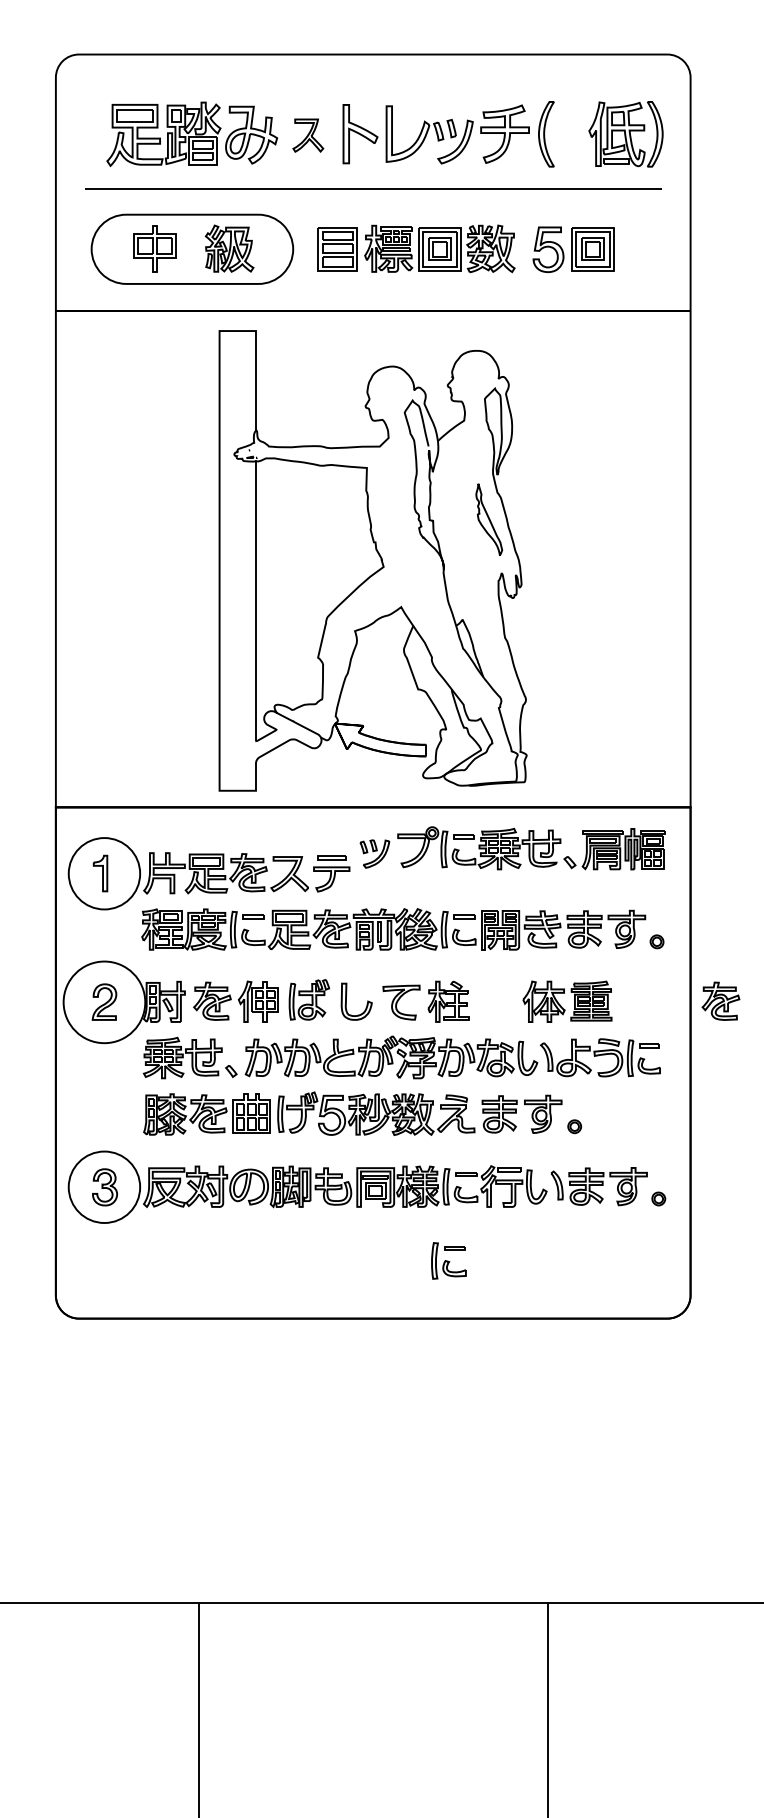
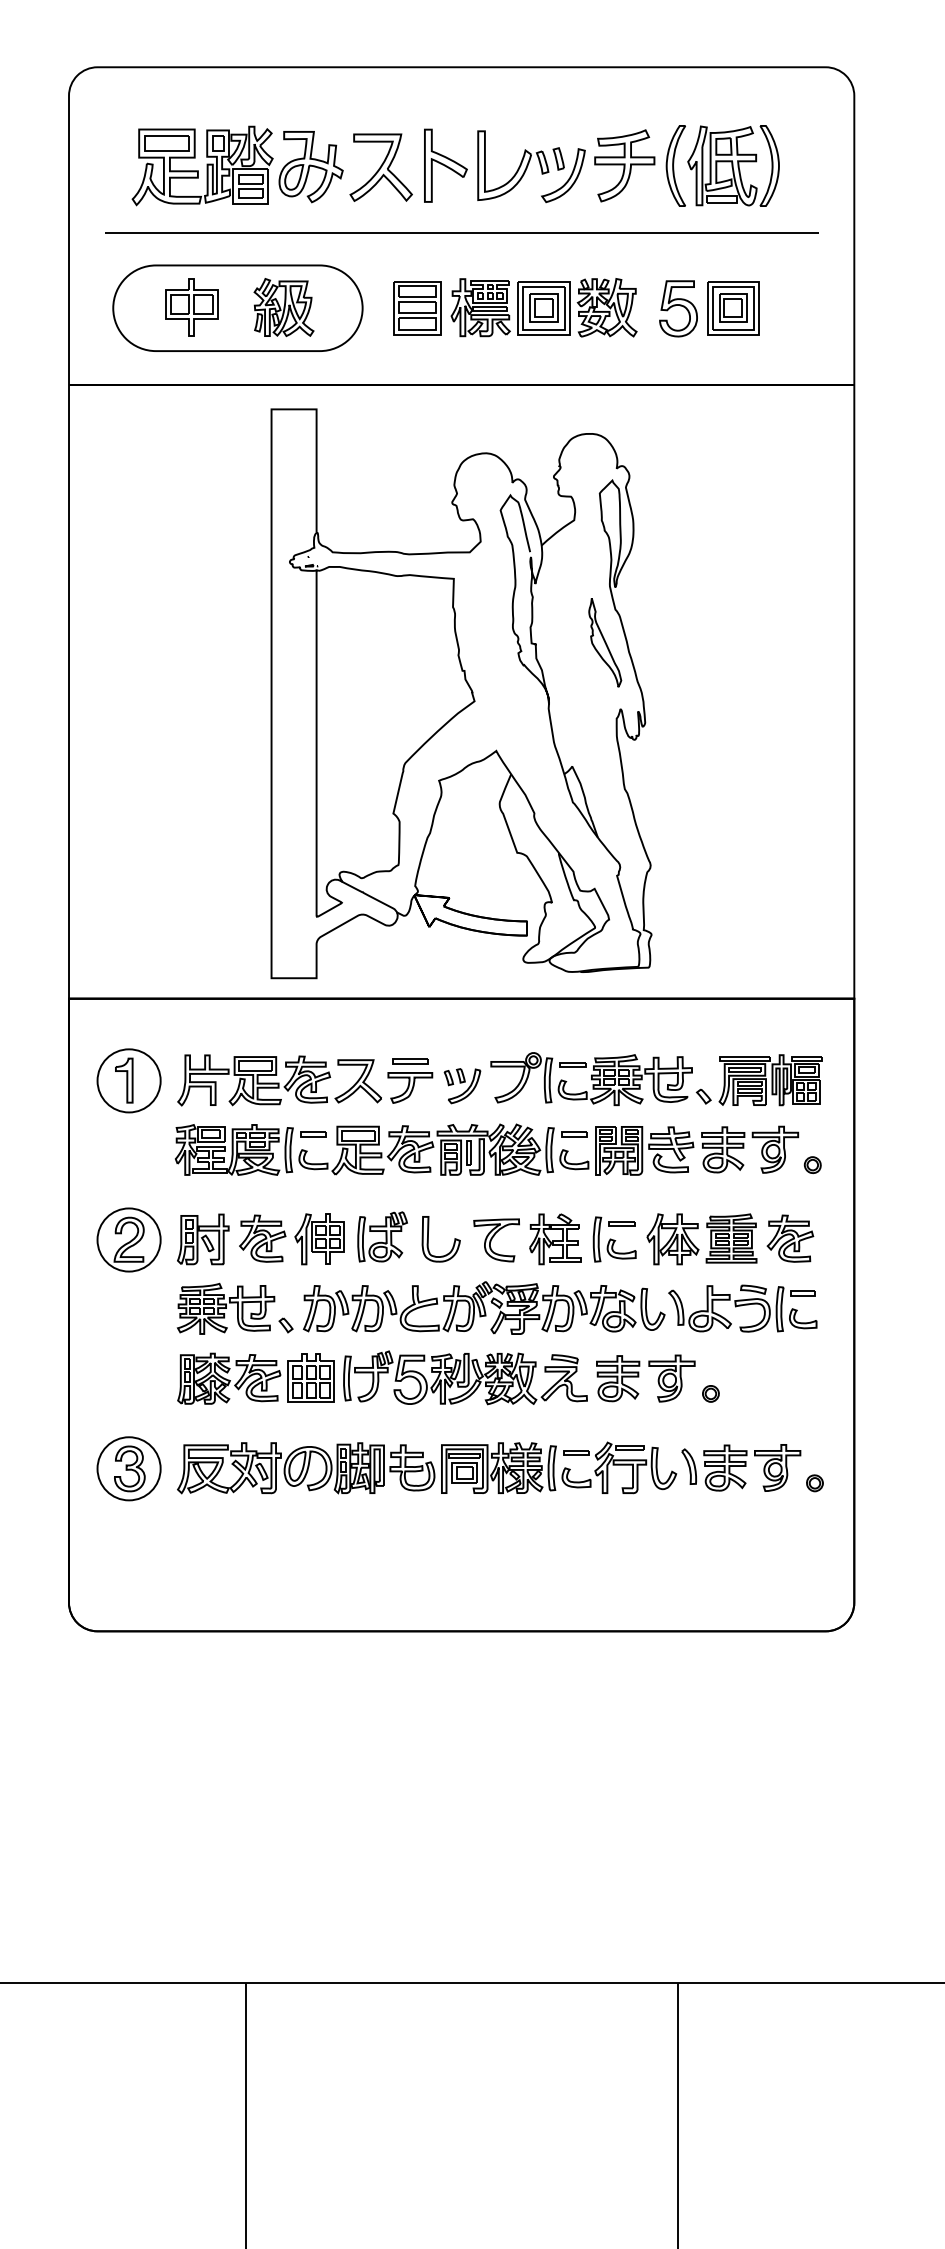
part: (625, 134) -> (732, 166), moved
part: (308, 135) -> (381, 167), size x1.67
part: (512, 848) -> (632, 1079), moved
circle: (103, 873) -> (127, 1080), size x0.71
part: (720, 1000) -> (789, 1237), moved
circle: (103, 1001) -> (127, 1238), size x0.62
circle: (103, 1186) -> (127, 1467), size x0.71
part: (448, 1260) -> (614, 1238), moved

